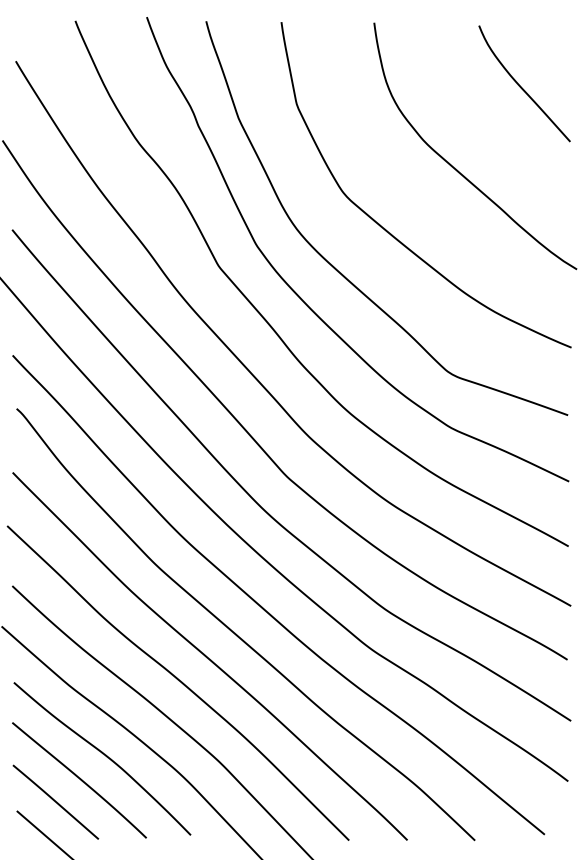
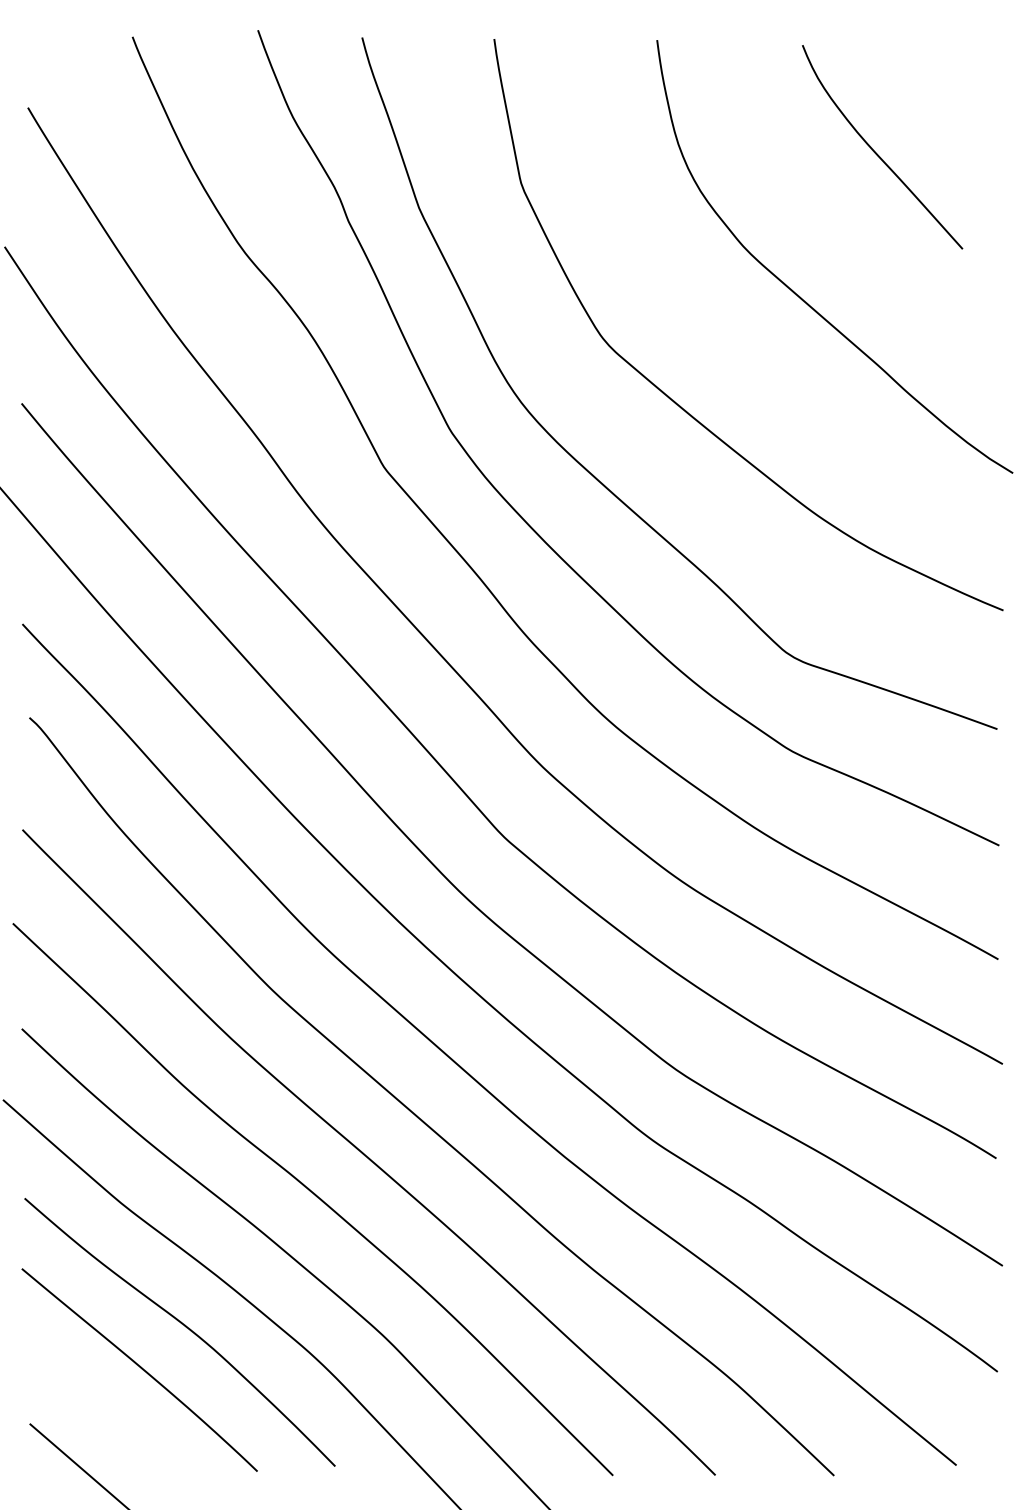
curve: (521, 86) -> (877, 152), moved
line: (55, 801) -> (97, 1407), removed

